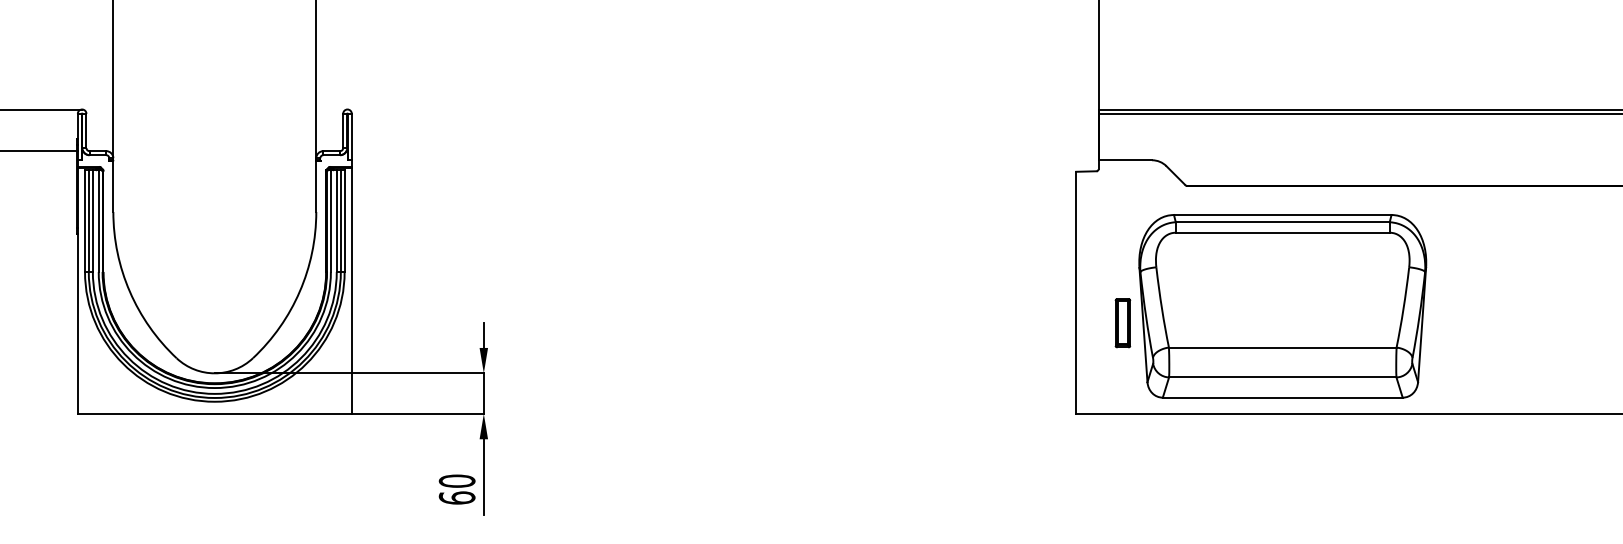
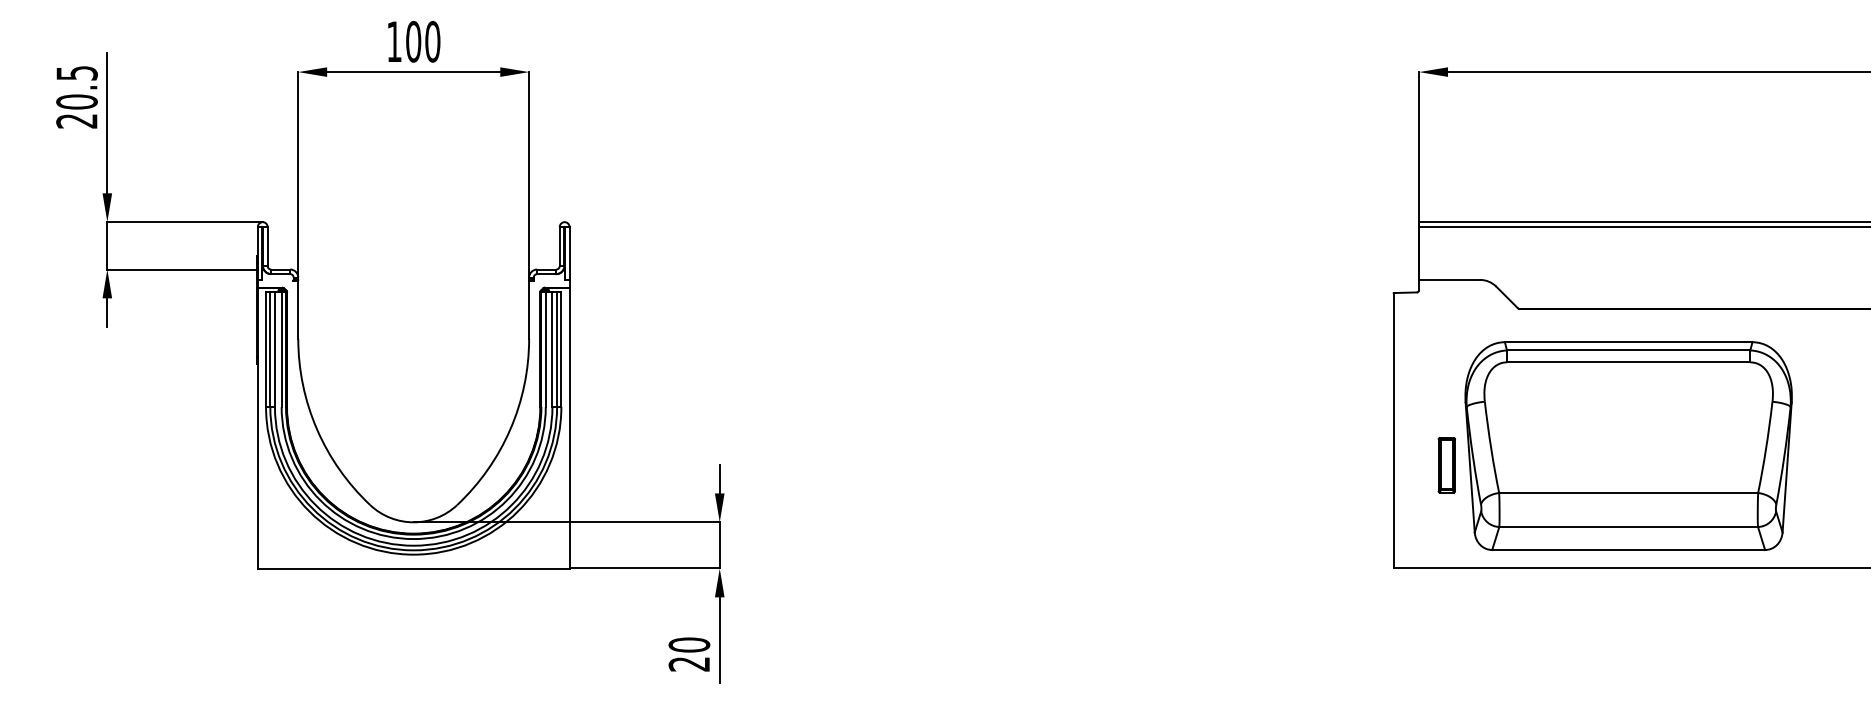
text: (457, 497) -> (689, 663), 60 -> 20

